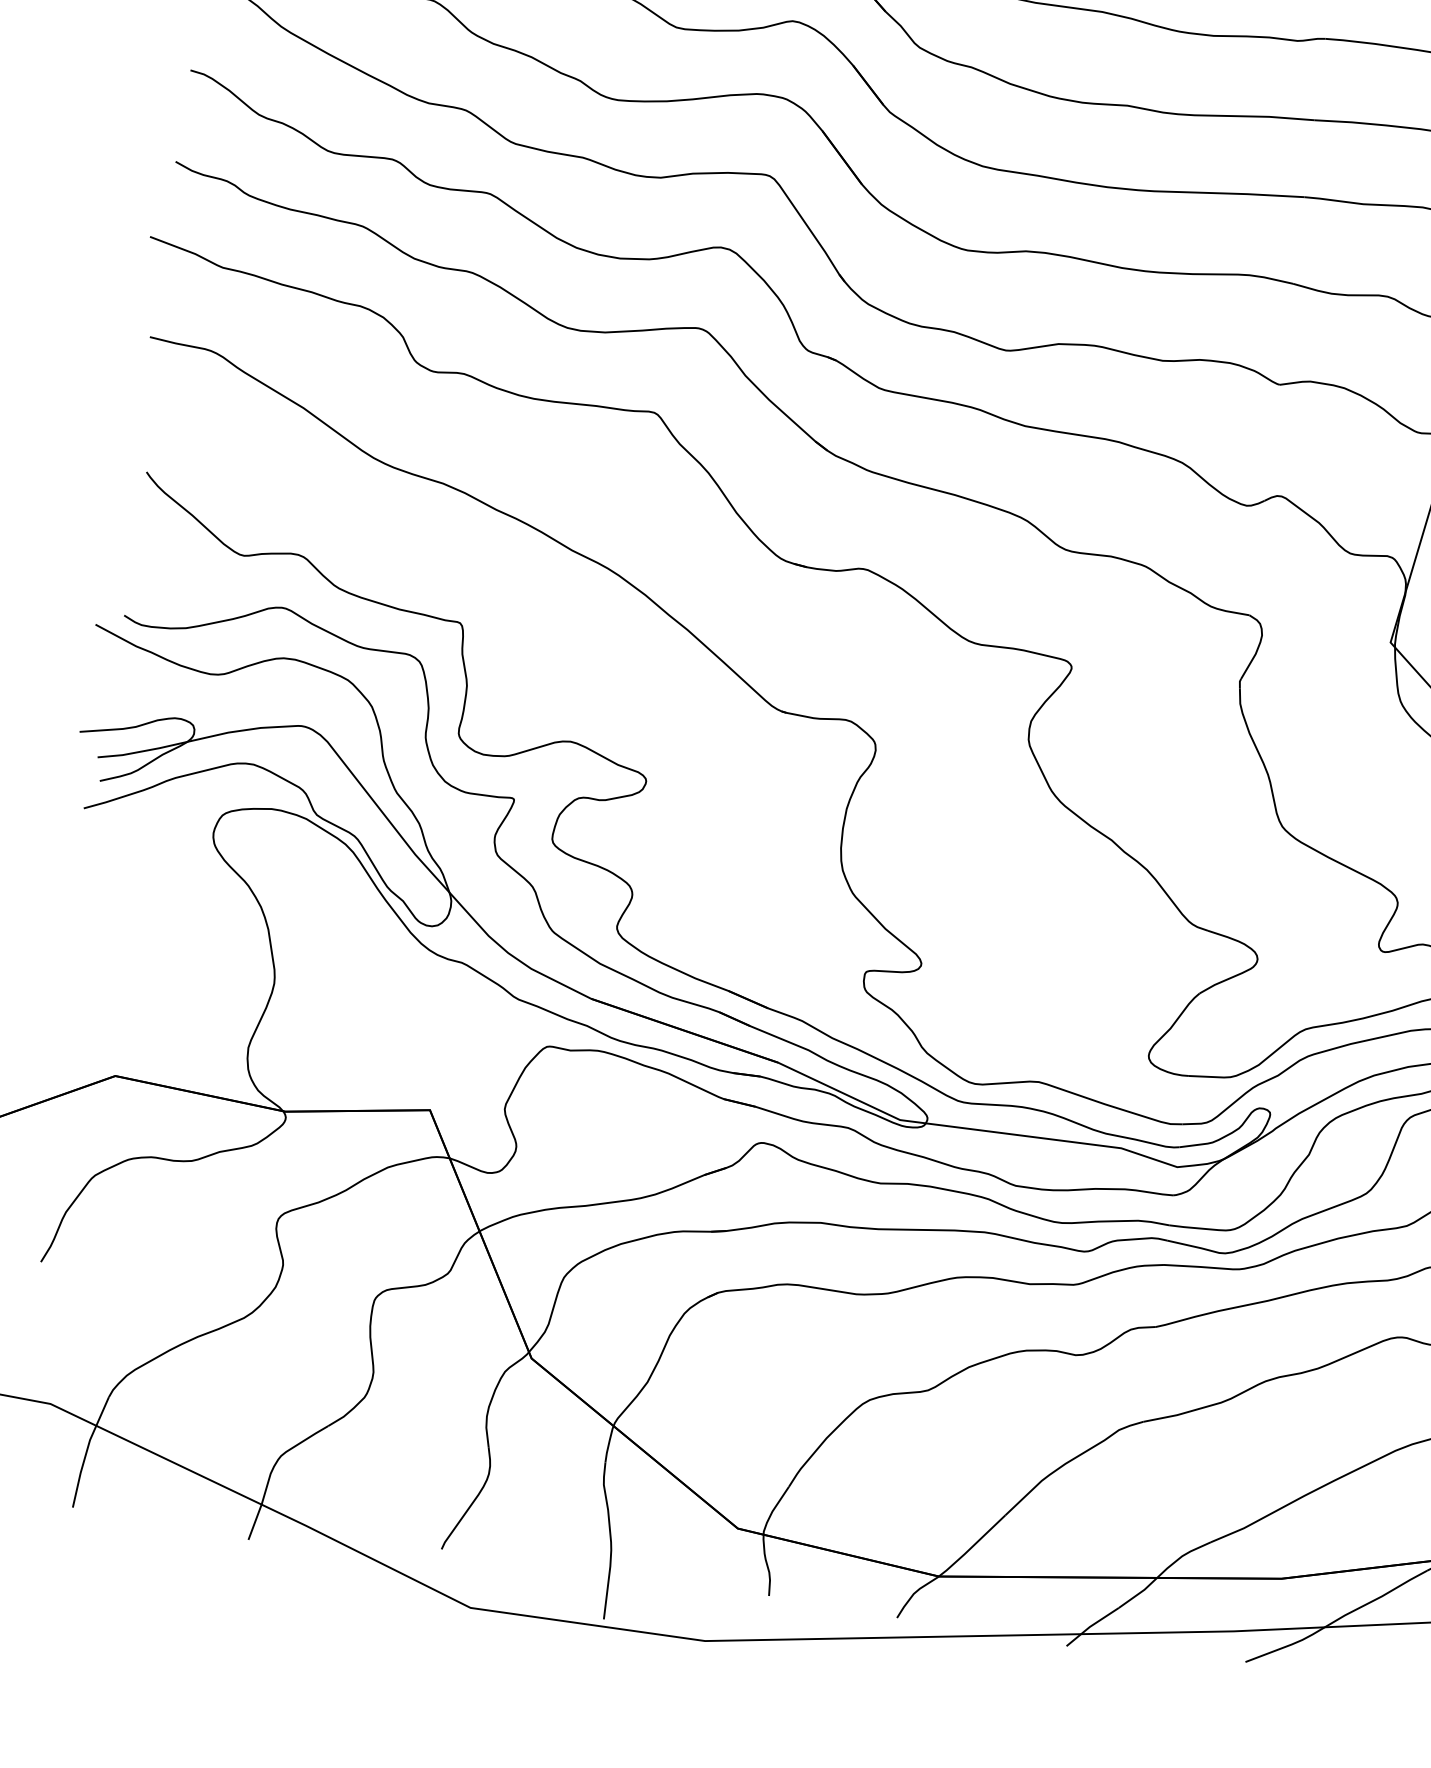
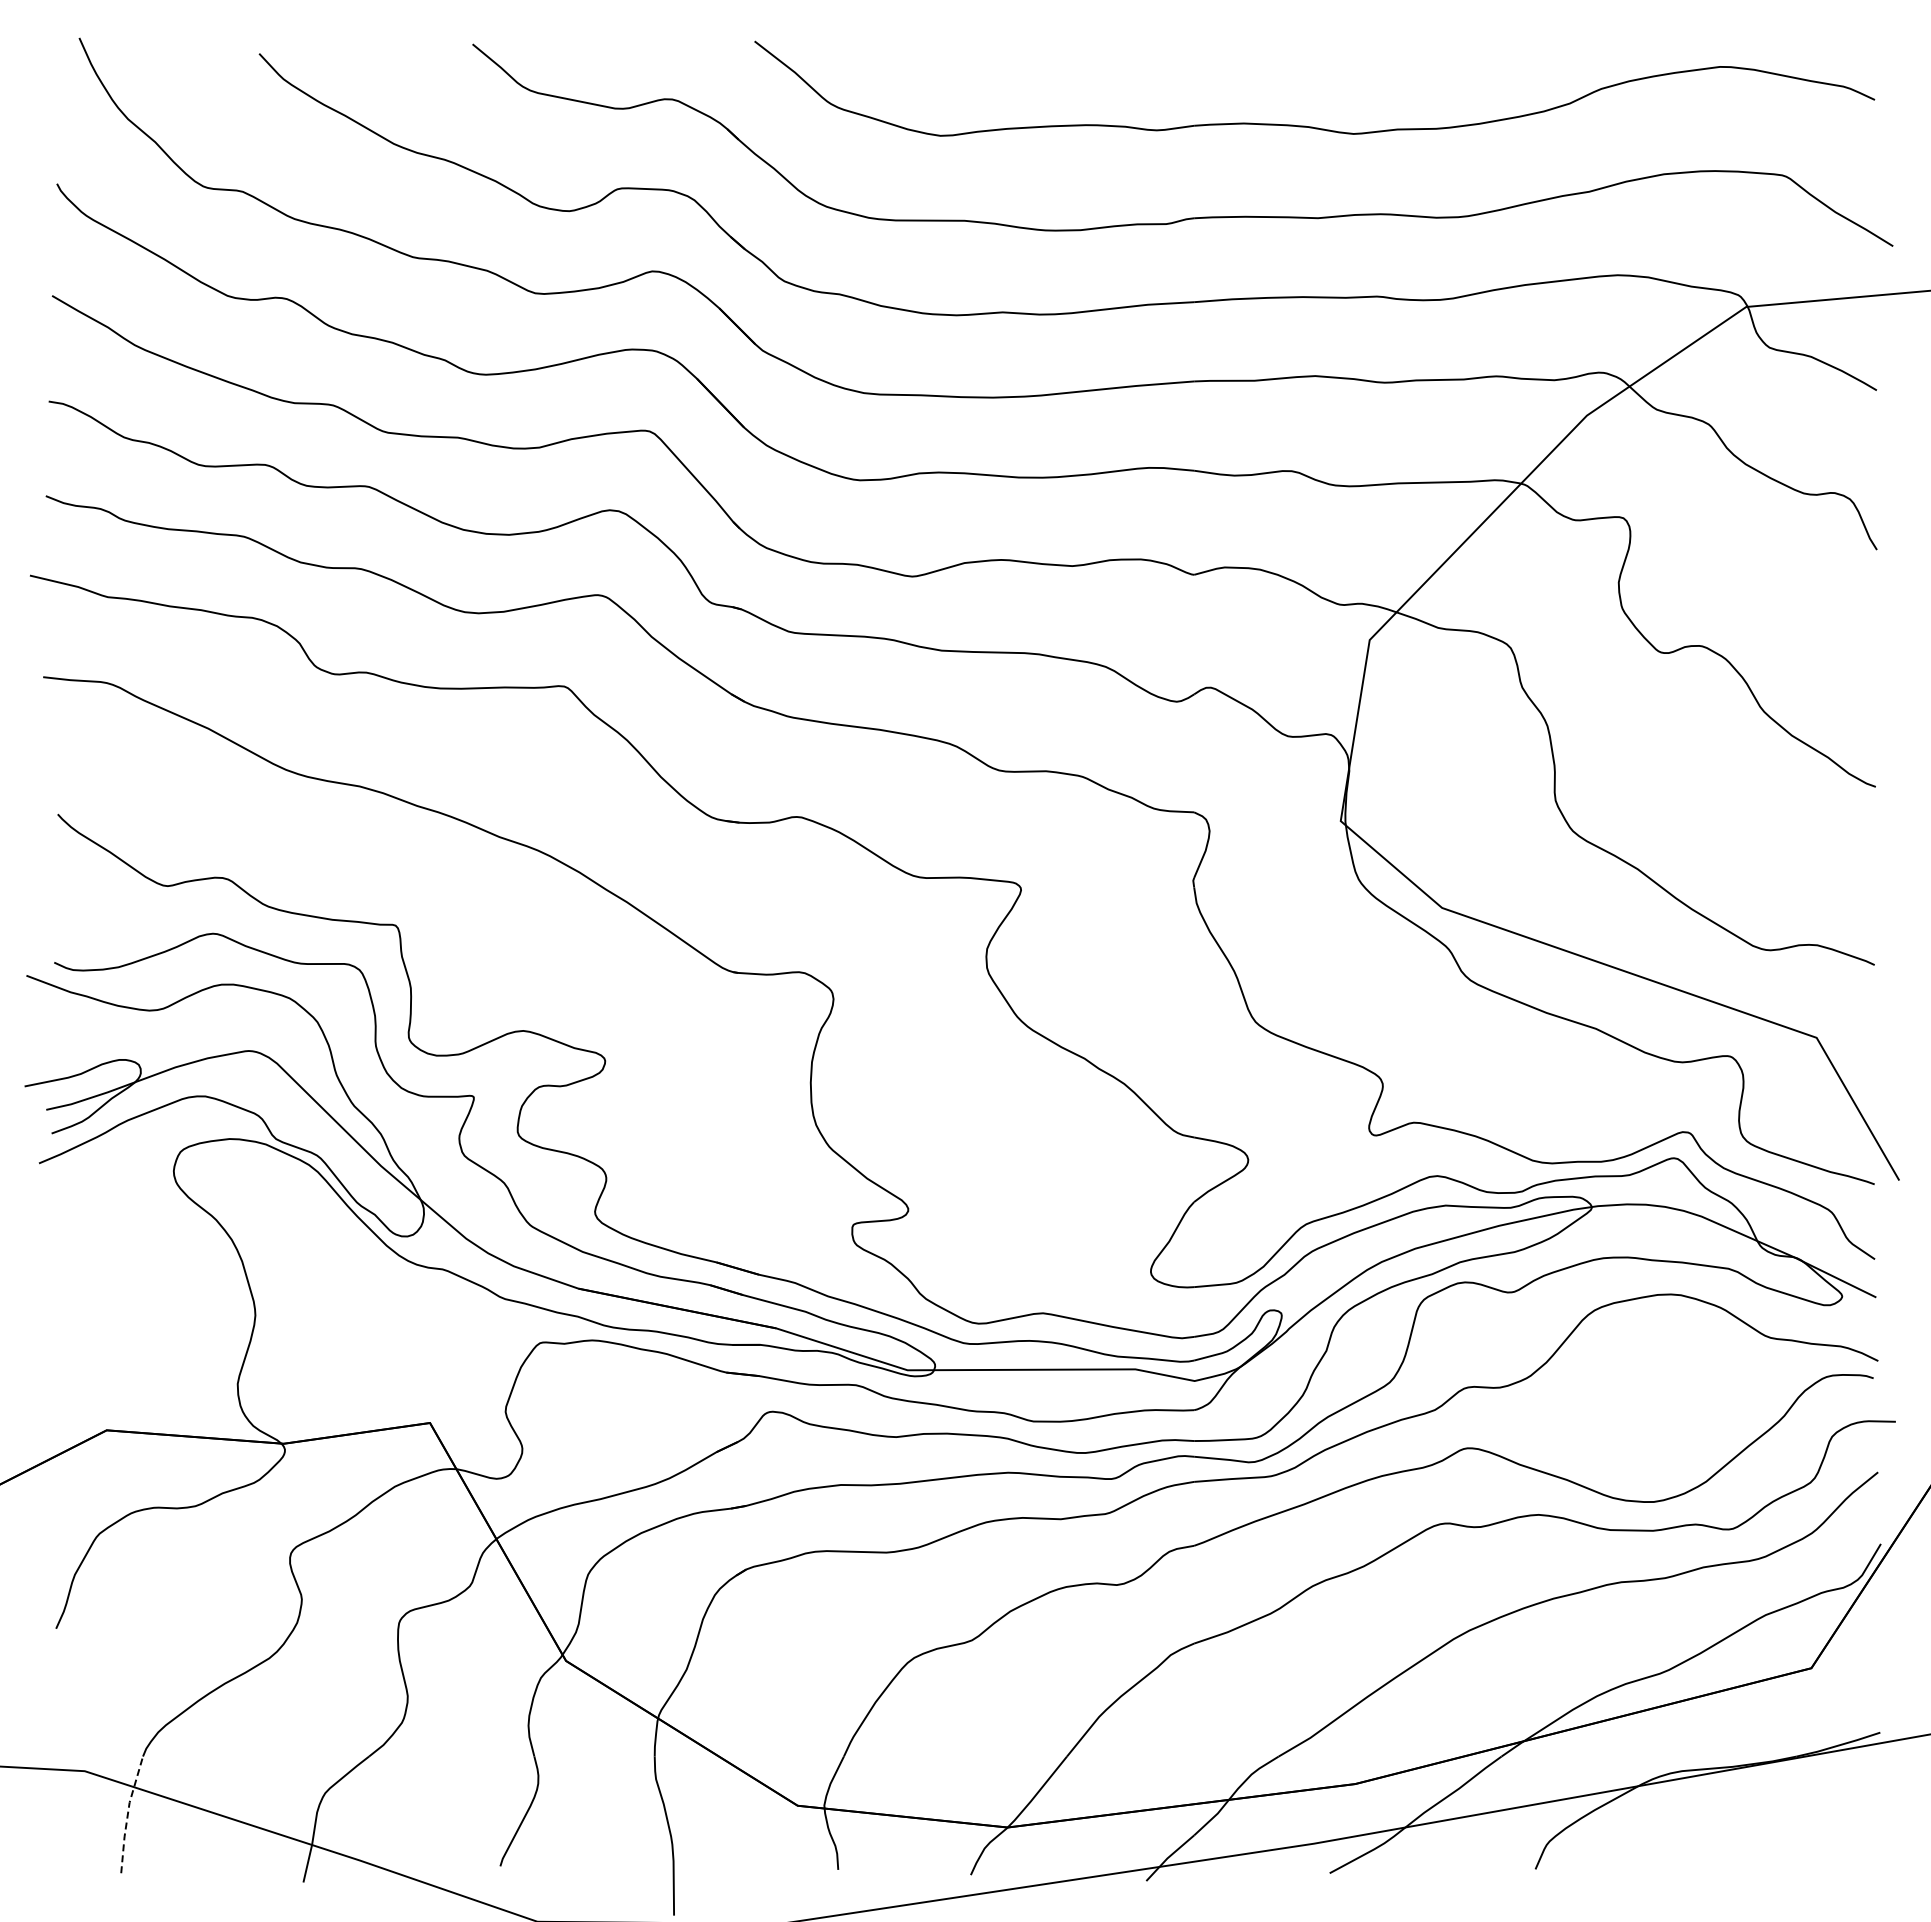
line: (86, 1451) -> (127, 1814), solid -> dashed

